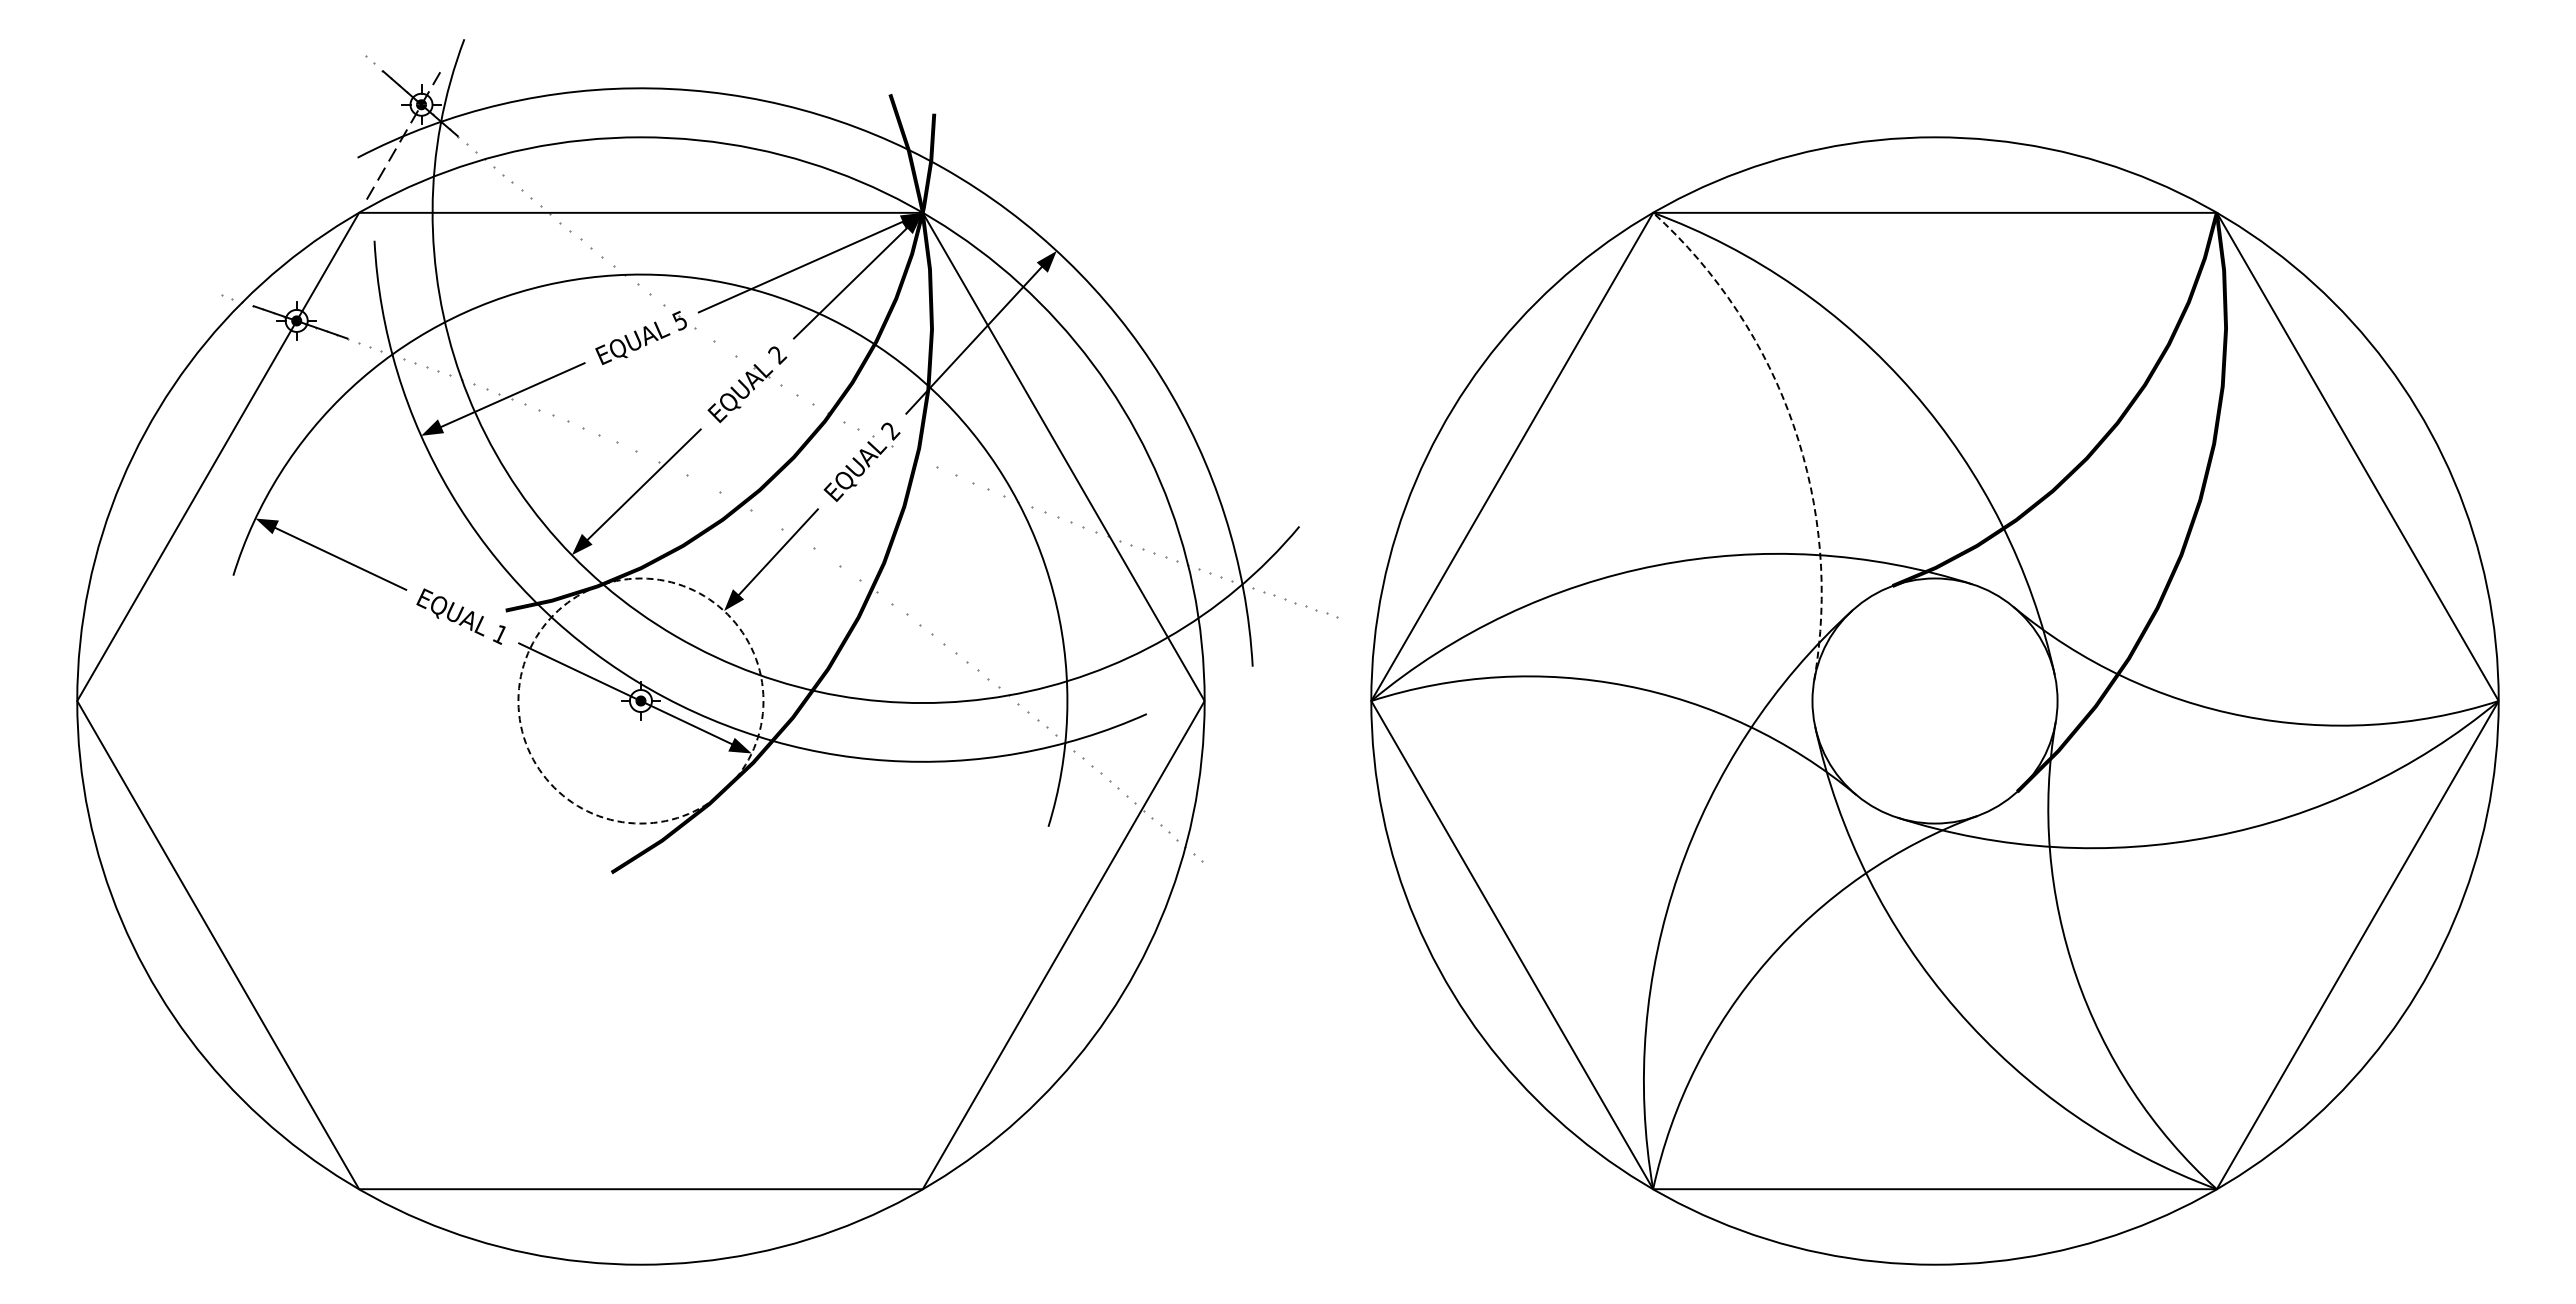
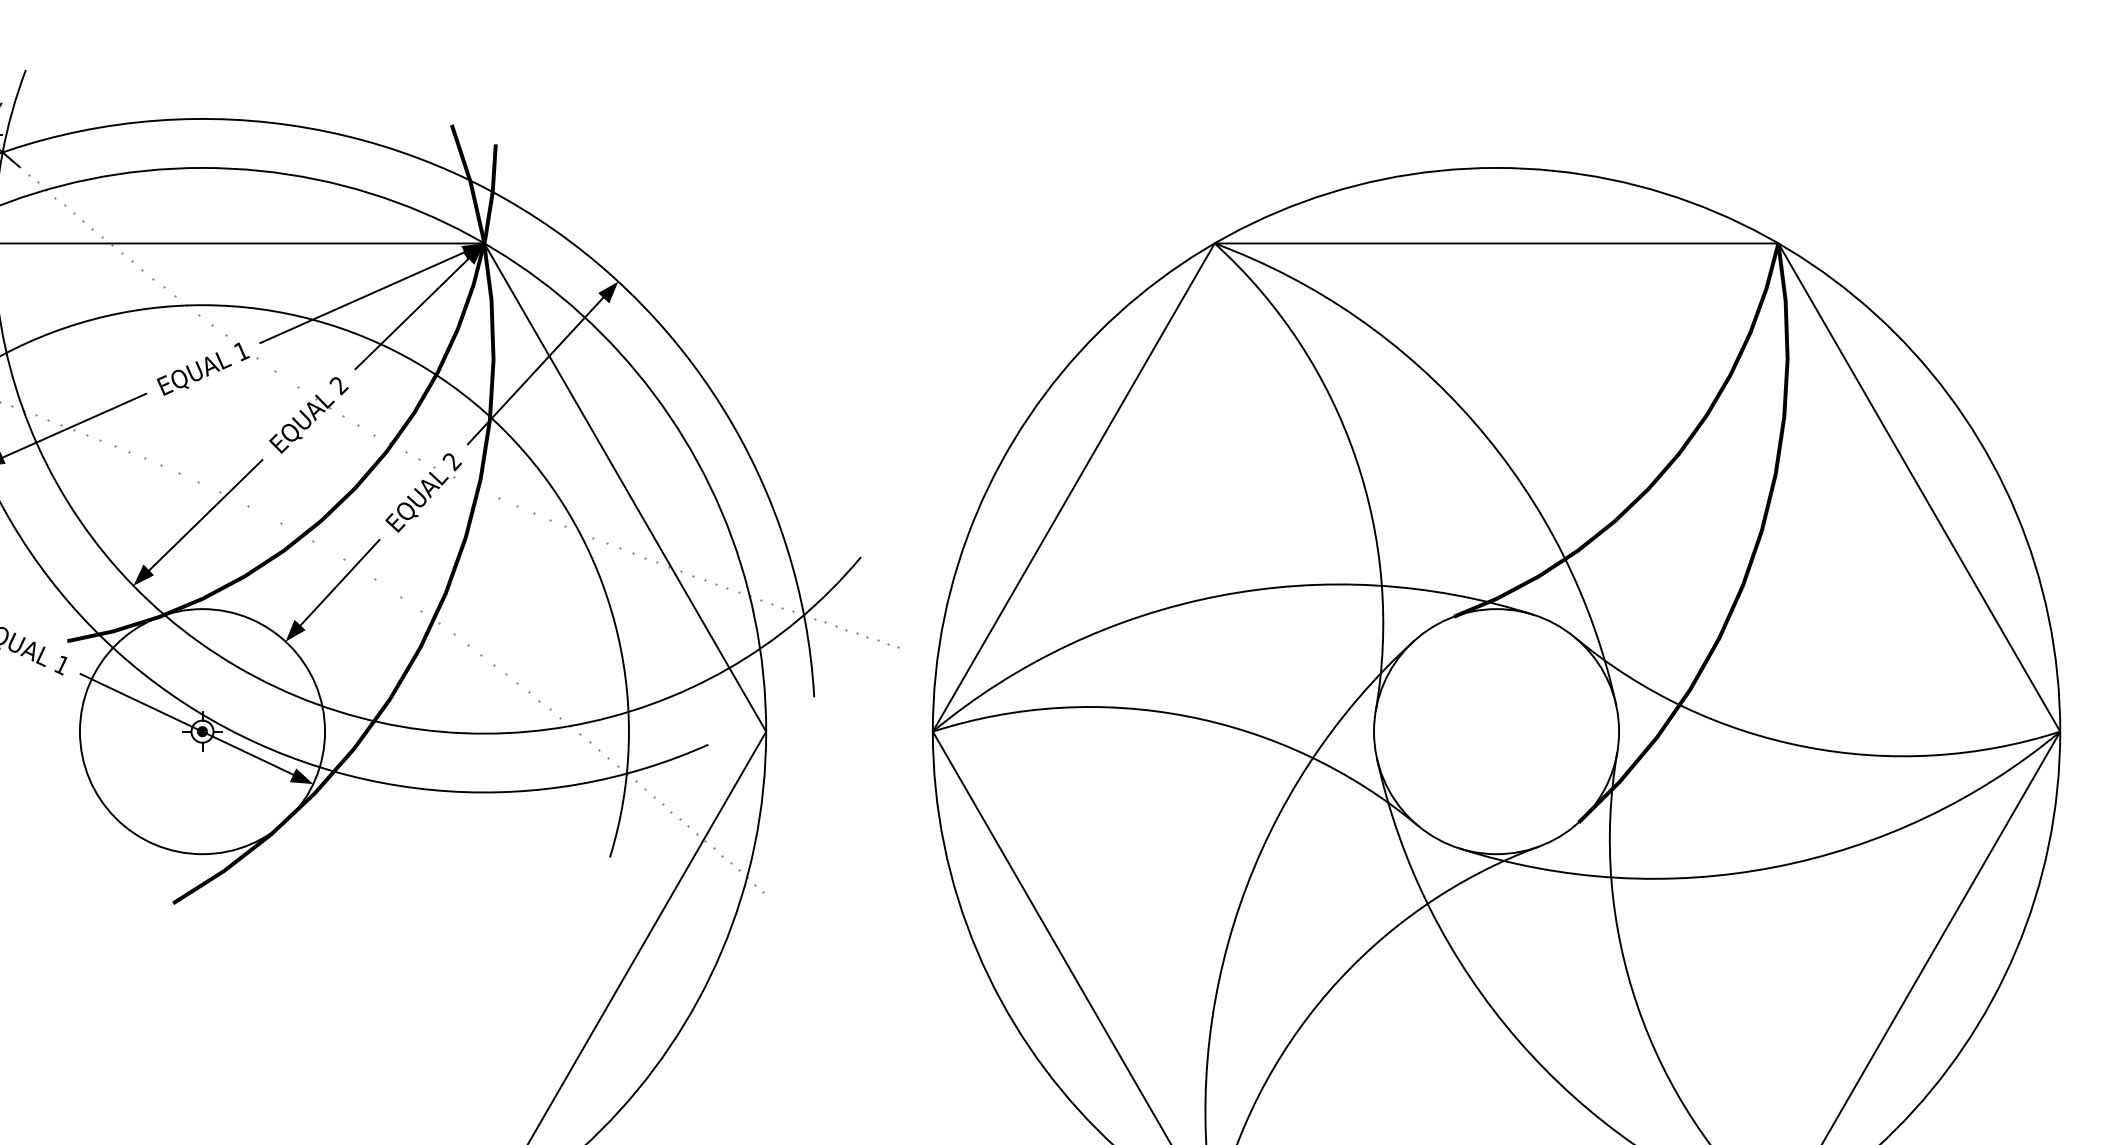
text: (680, 320) -> (242, 351), 5 -> 1
arc: (1793, 425) -> (1355, 456), dashed -> solid
circle: (640, 700) -> (202, 731), dashed -> solid

